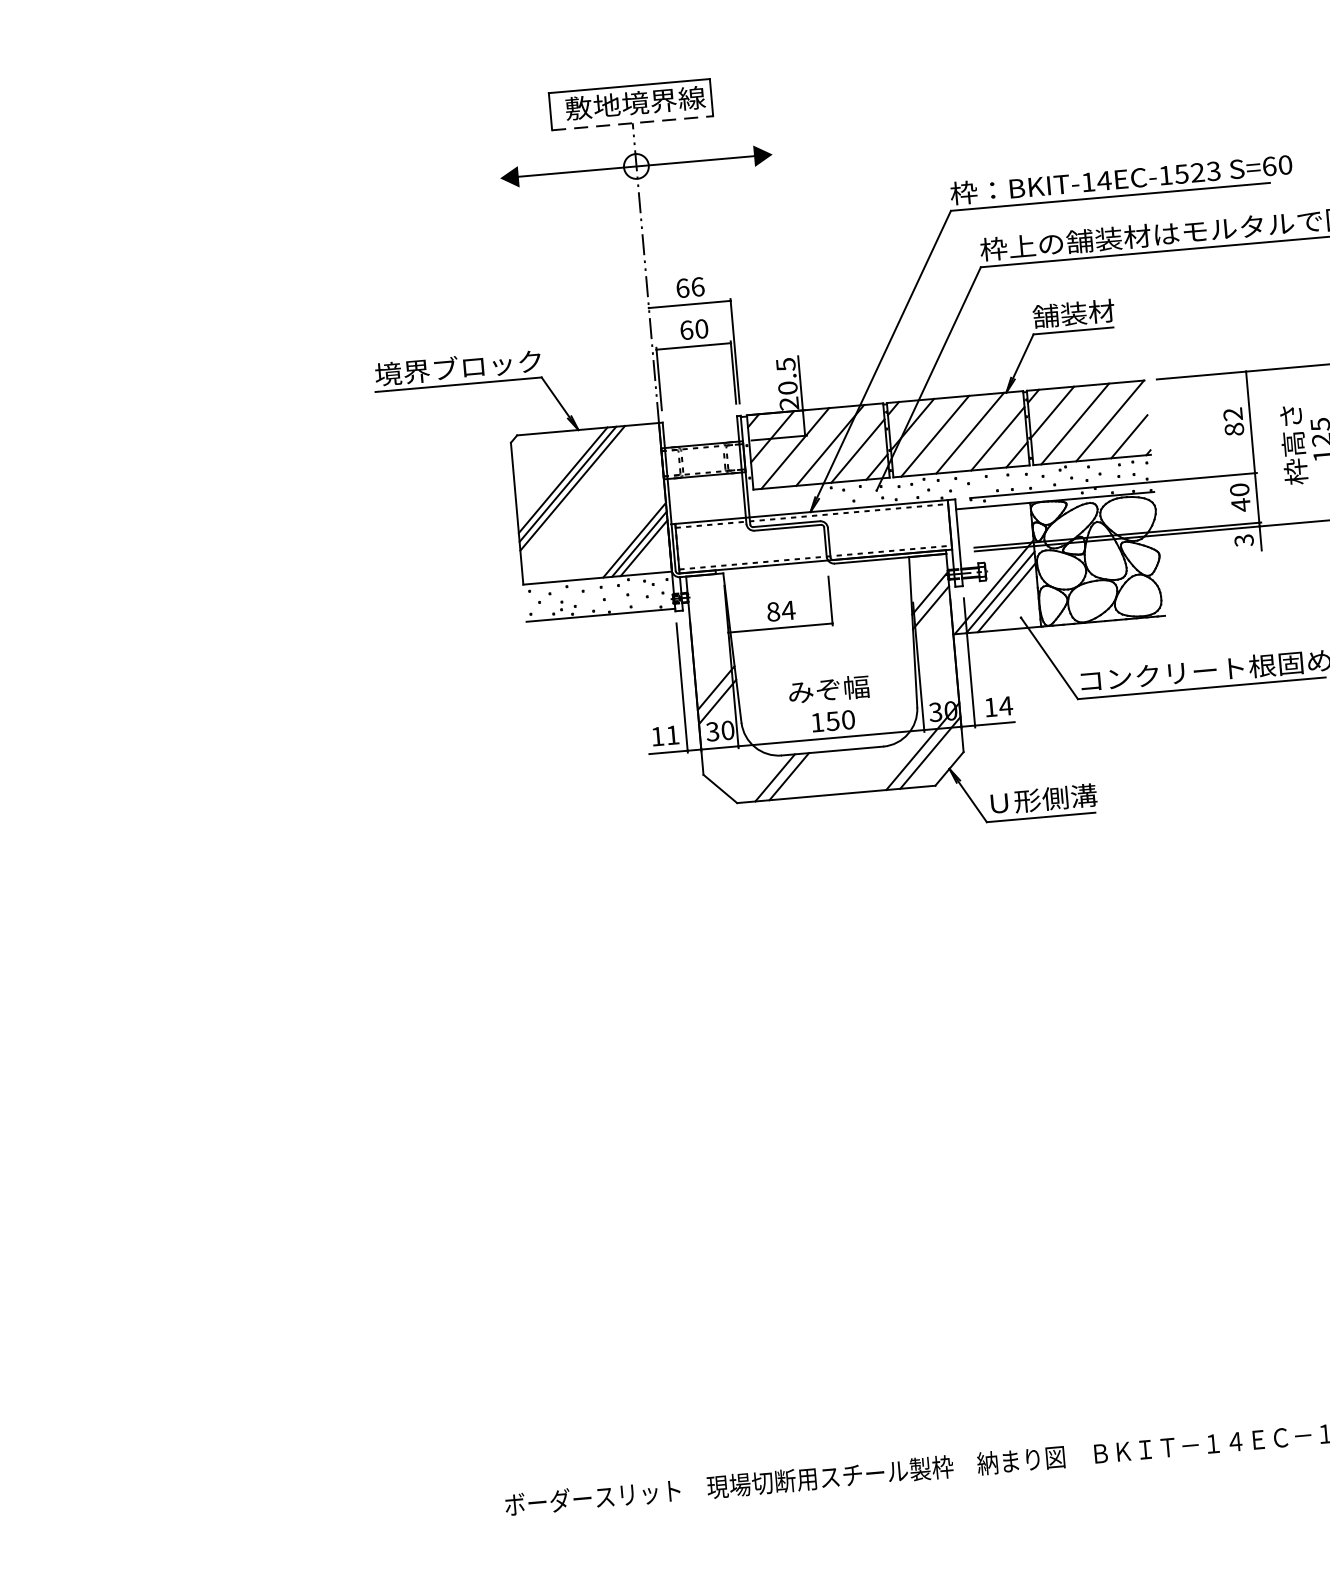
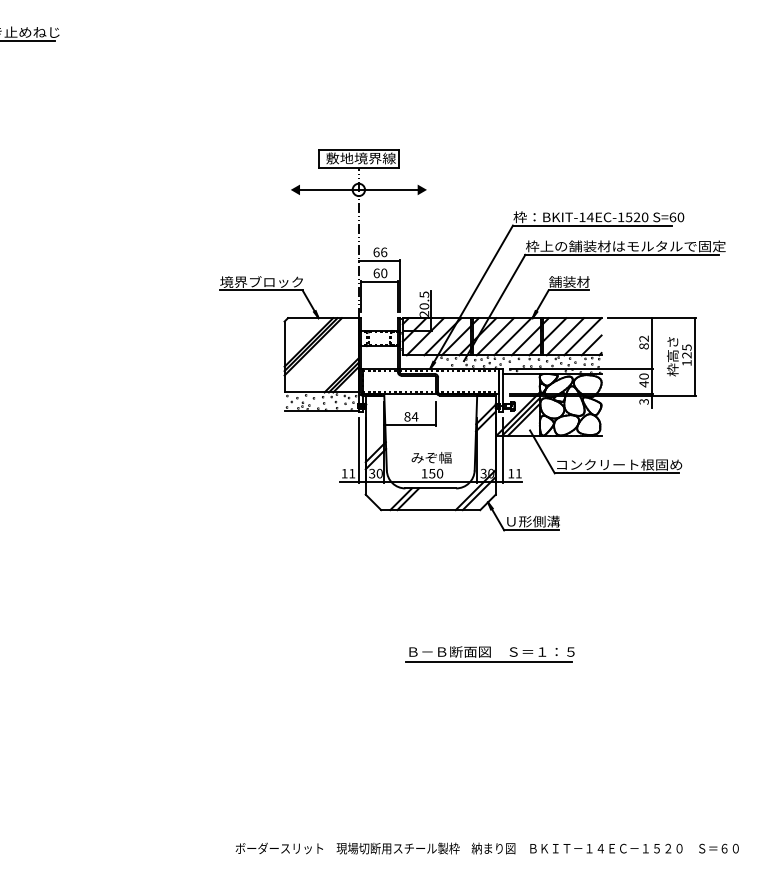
line: (633, 123) -> (359, 168), dashed -> solid
text: (1212, 169) -> (644, 216), BKIT-14EC-1523 -> BKIT-14EC-1520
text: (1005, 705) -> (518, 473), 14 -> 11
part: (979, 1072) -> (489, 654), added

